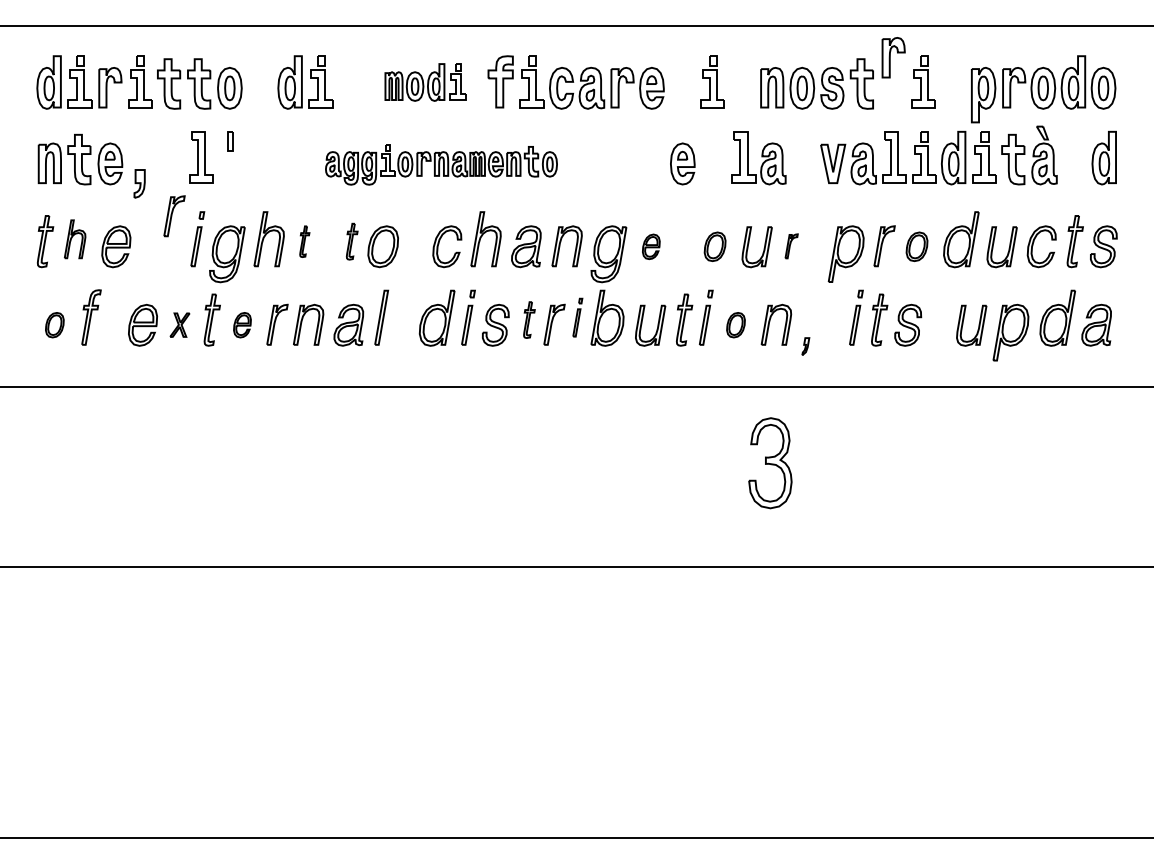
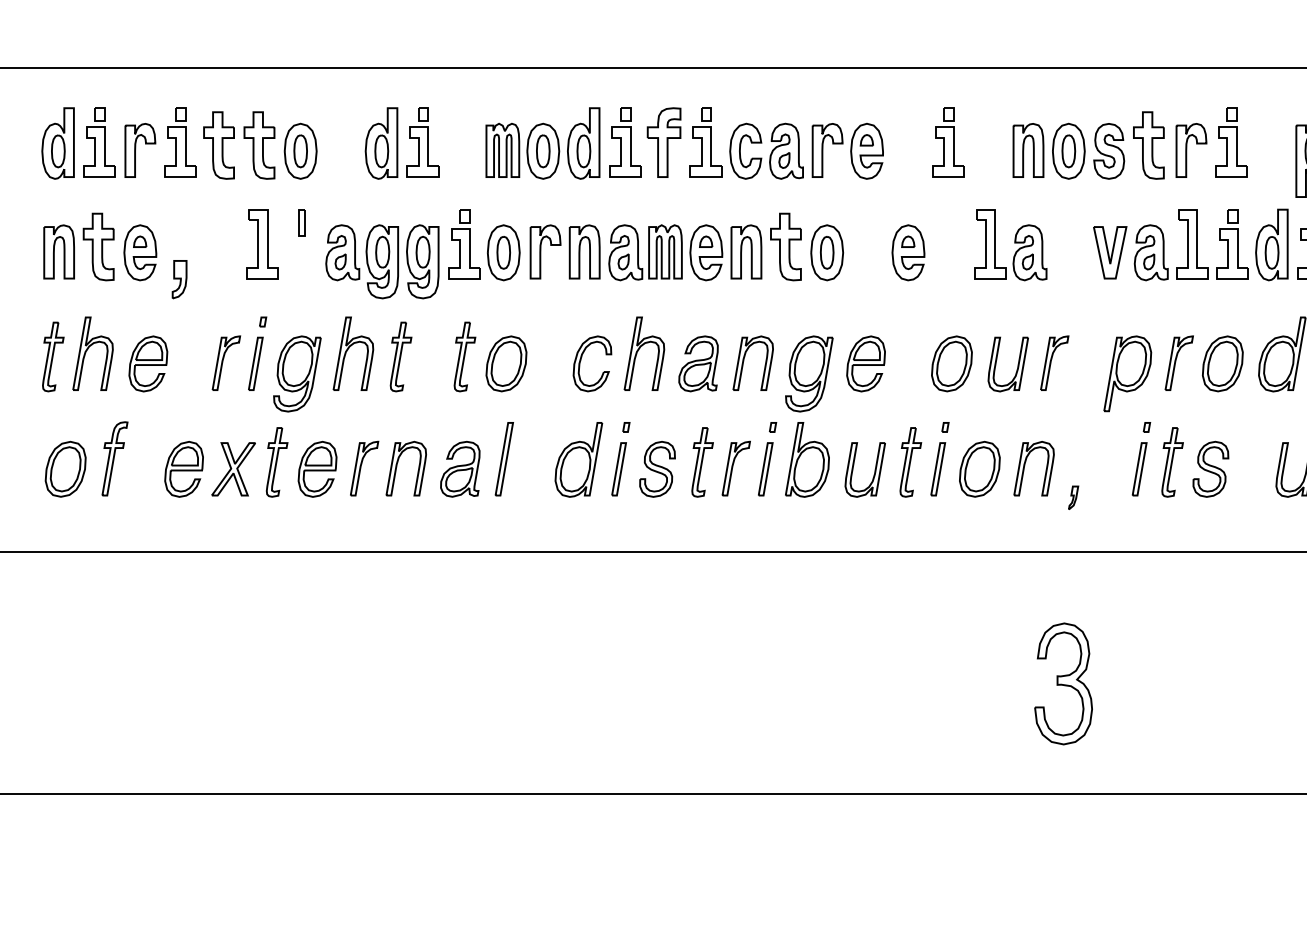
part: (893, 57) -> (1191, 150), moved
part: (425, 82) -> (563, 143), size x1.43
part: (441, 164) -> (584, 253), size x1.67
part: (174, 216) -> (226, 363), moved
part: (74, 239) -> (92, 354), size x1.43
part: (304, 241) -> (400, 356), size x1.67
part: (351, 241) -> (463, 356), size x1.43
part: (651, 246) -> (866, 363), size x1.67
part: (714, 246) -> (951, 363), size x1.43
part: (791, 246) -> (1054, 363), size x1.67
part: (916, 246) -> (1222, 363), size x1.43
part: (577, 317) -> (767, 458), size x1.43
part: (529, 319) -> (702, 461), size x1.43
part: (54, 324) -> (65, 468), size x1.67
part: (179, 324) -> (233, 468), size x1.67
part: (242, 324) -> (317, 468), size x1.67
part: (735, 324) -> (979, 468), size x1.67
part: (770, 463) -> (1063, 684), moved

